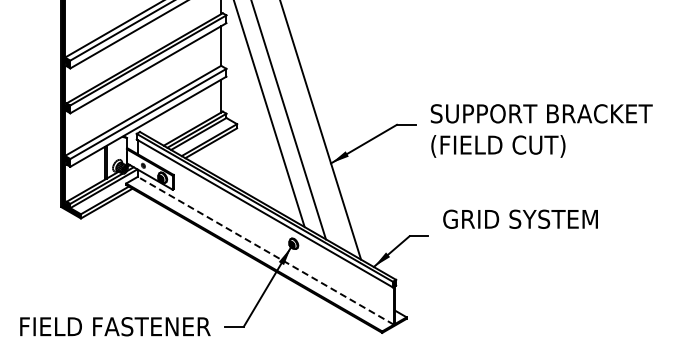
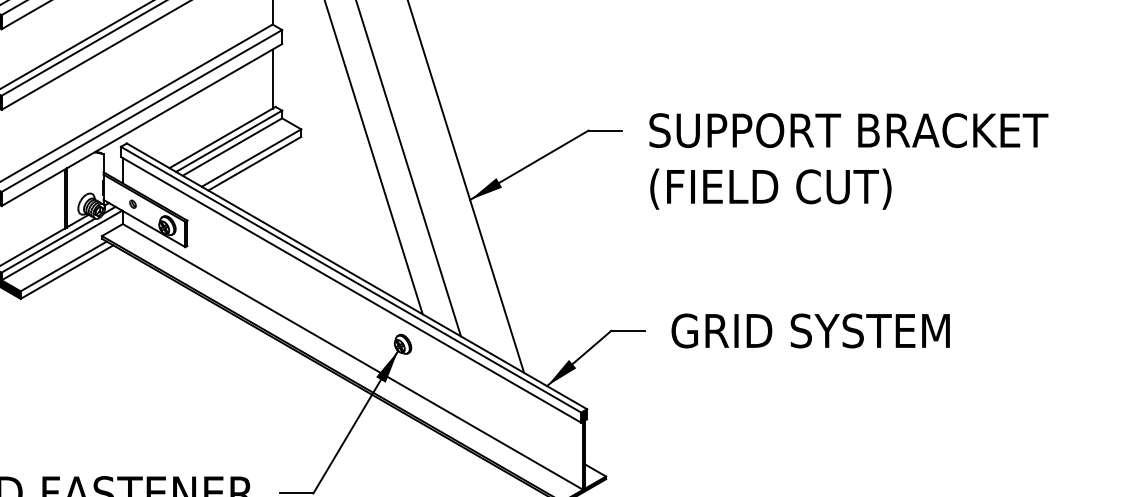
text: (541, 130) -> (848, 160), moved
text: (520, 218) -> (810, 329), moved
line: (265, 250) -> (352, 356), dashed -> solid

